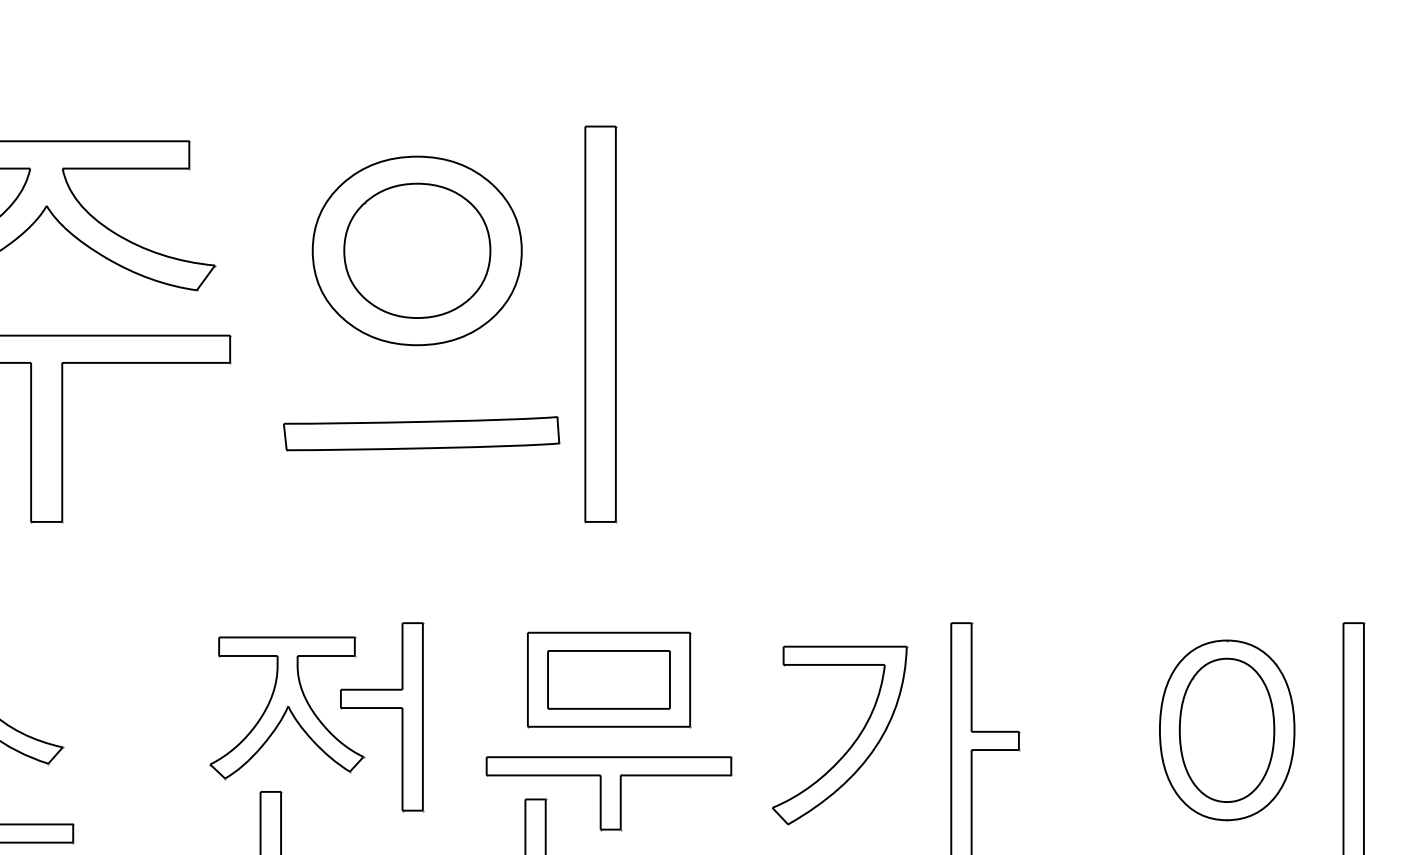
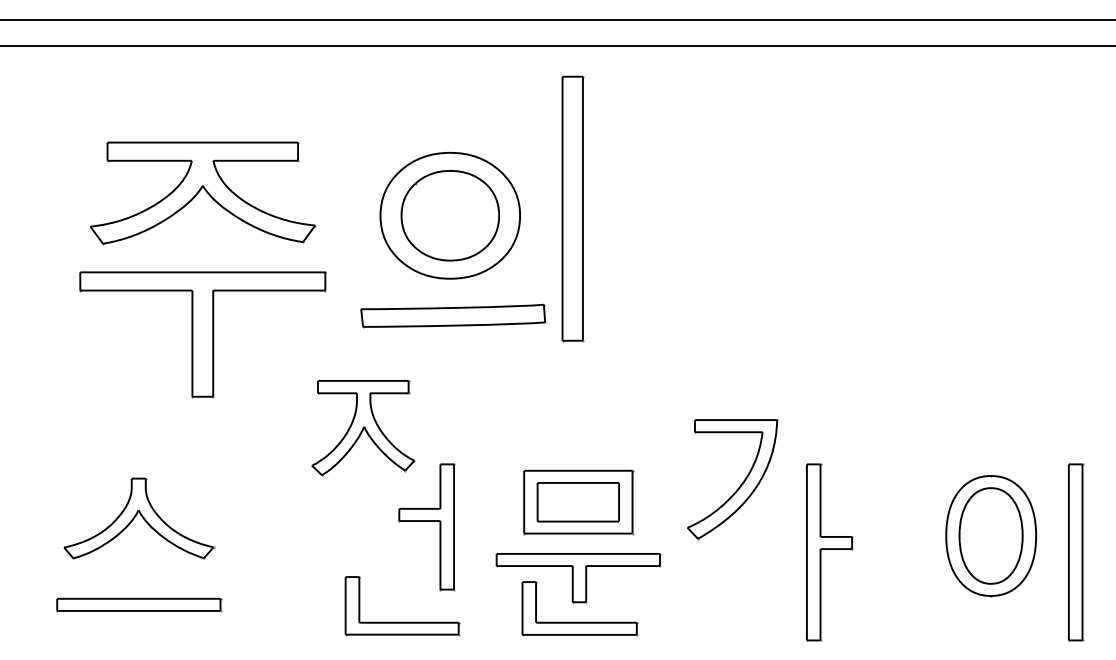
part: (600, 323) -> (572, 208), moved
part: (422, 433) -> (453, 315), moved
part: (287, 708) -> (363, 428), moved
part: (851, 743) -> (740, 484), moved

